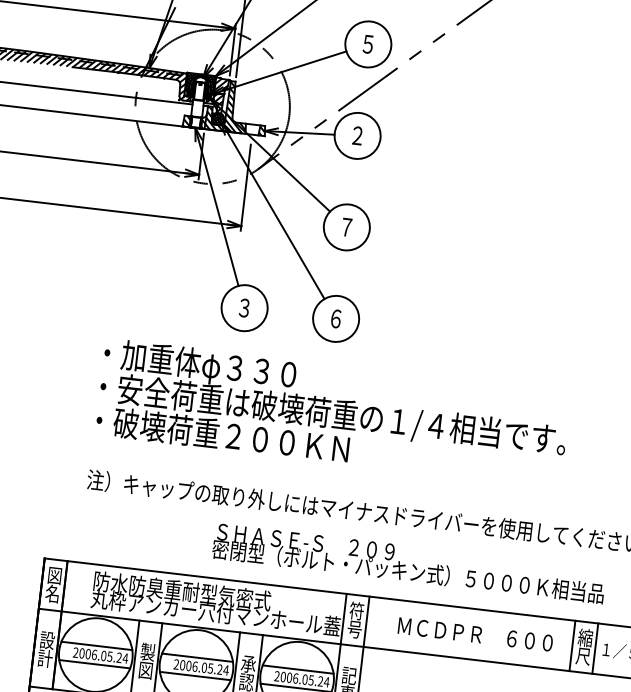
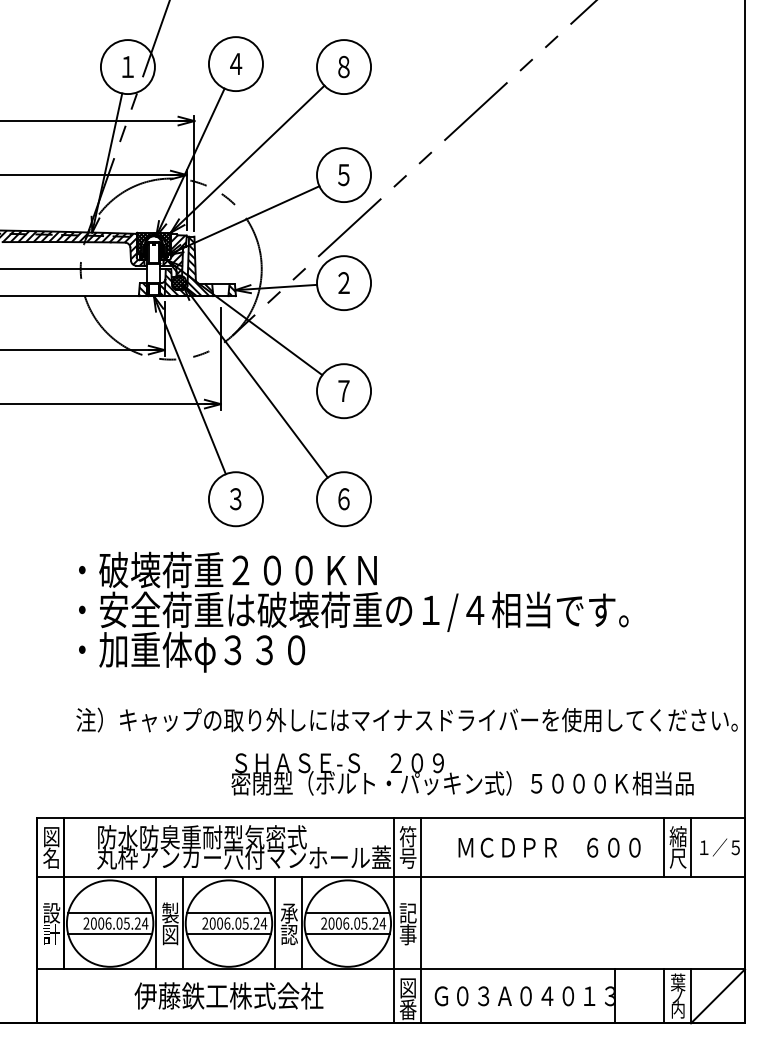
text: (238, 369) -> (237, 571), ・加重体φ３３０ -> ・破壊荷重２００ＫＮ
text: (230, 437) -> (237, 651), ・破壊荷重２００ＫＮ -> ・加重体φ３３０

